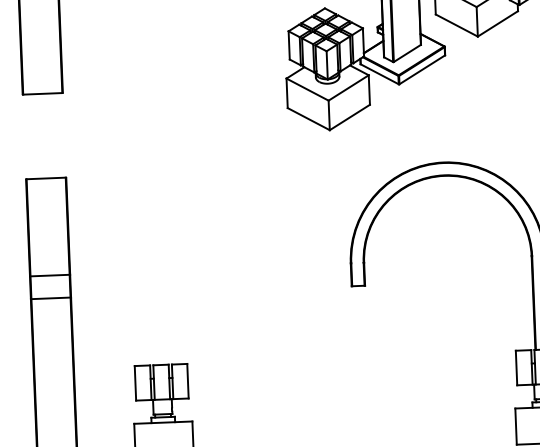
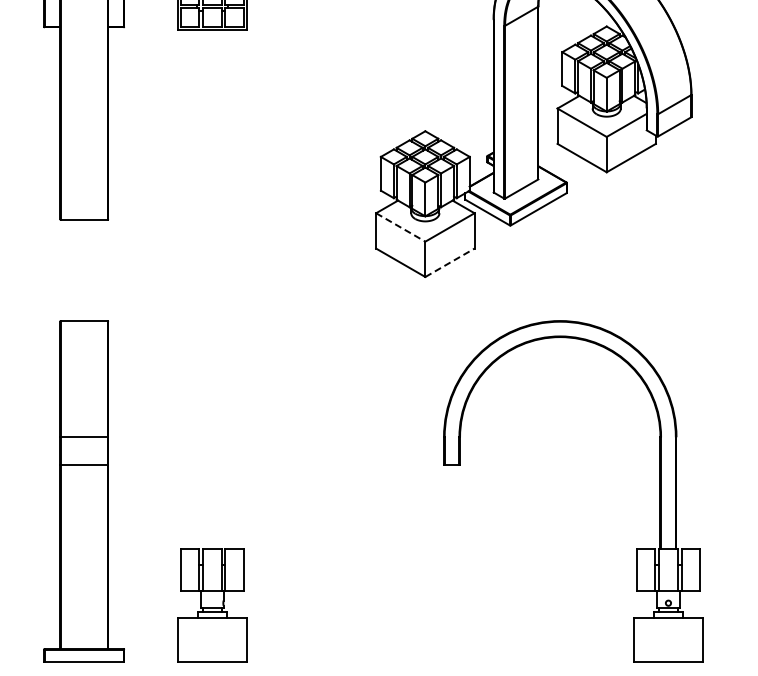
line: (308, 89) -> (401, 227), solid -> dashed
line: (350, 117) -> (450, 262), solid -> dashed

